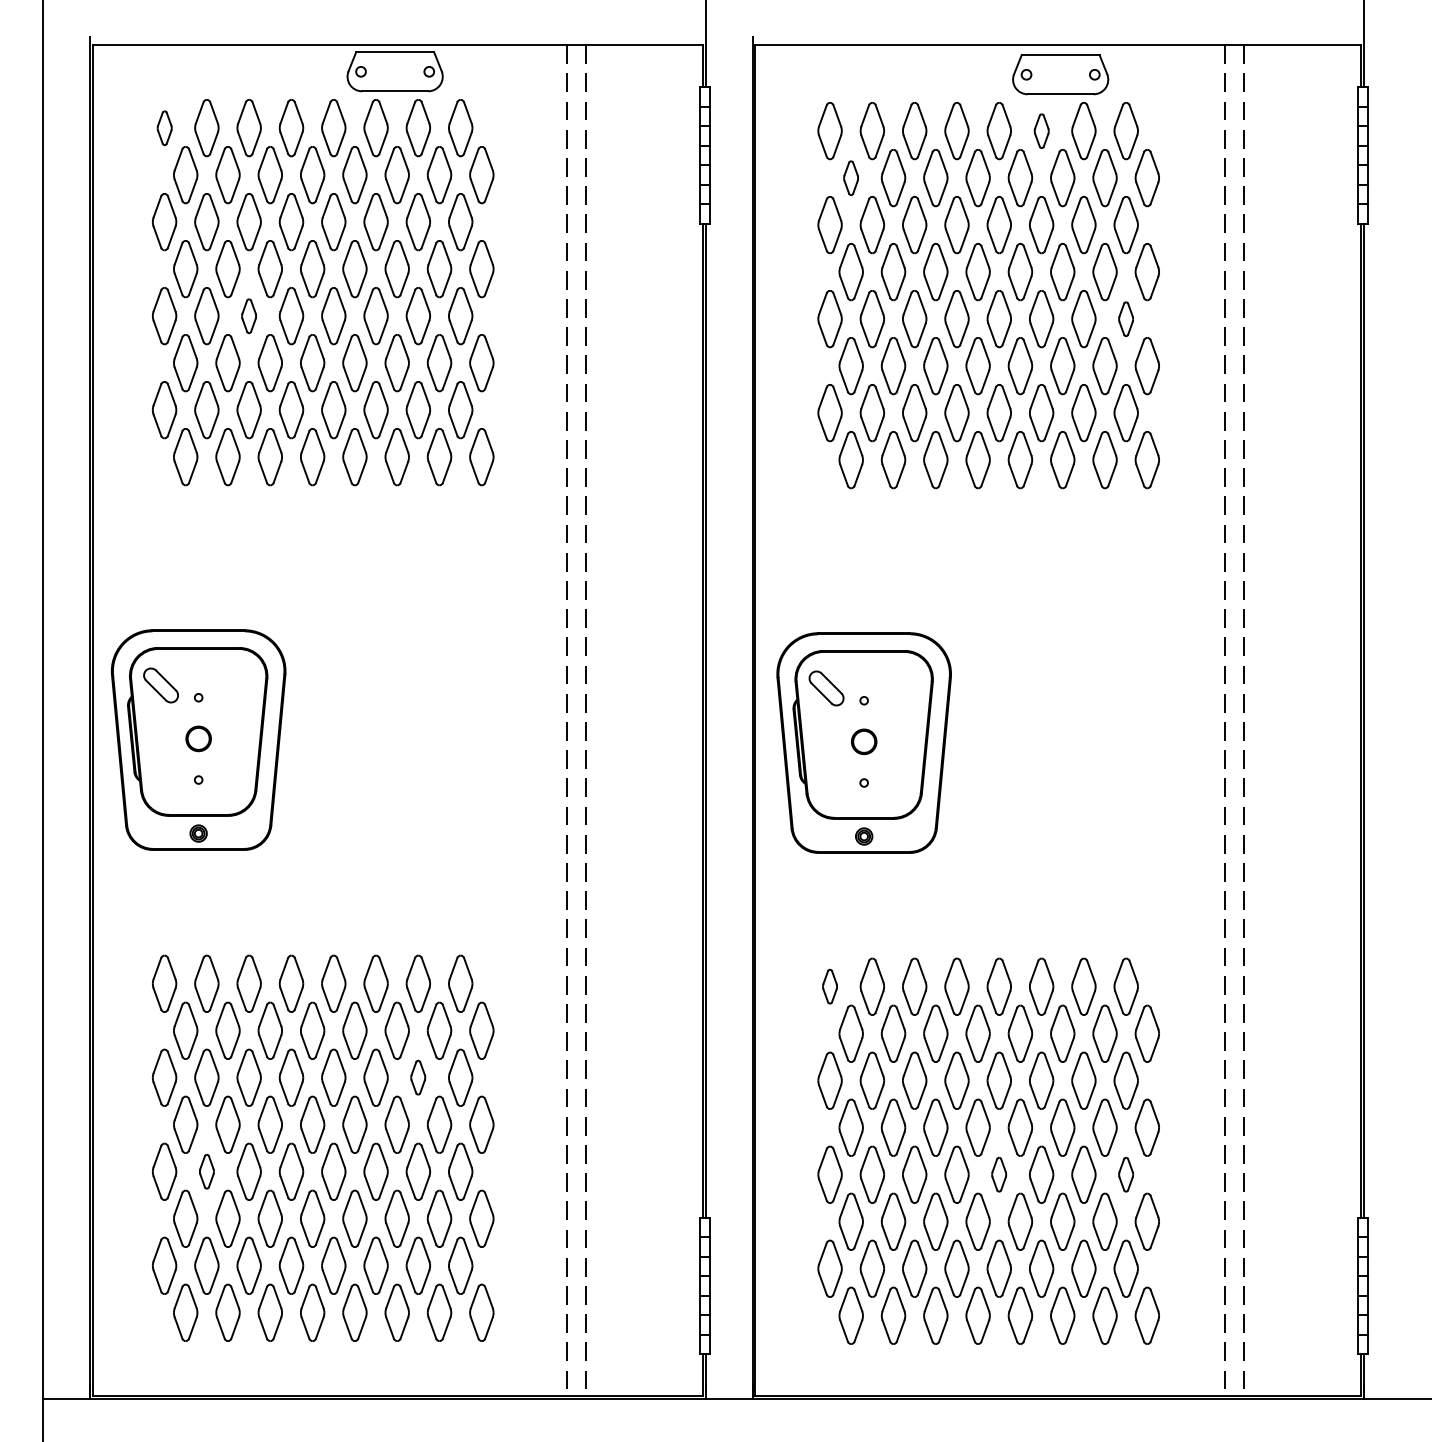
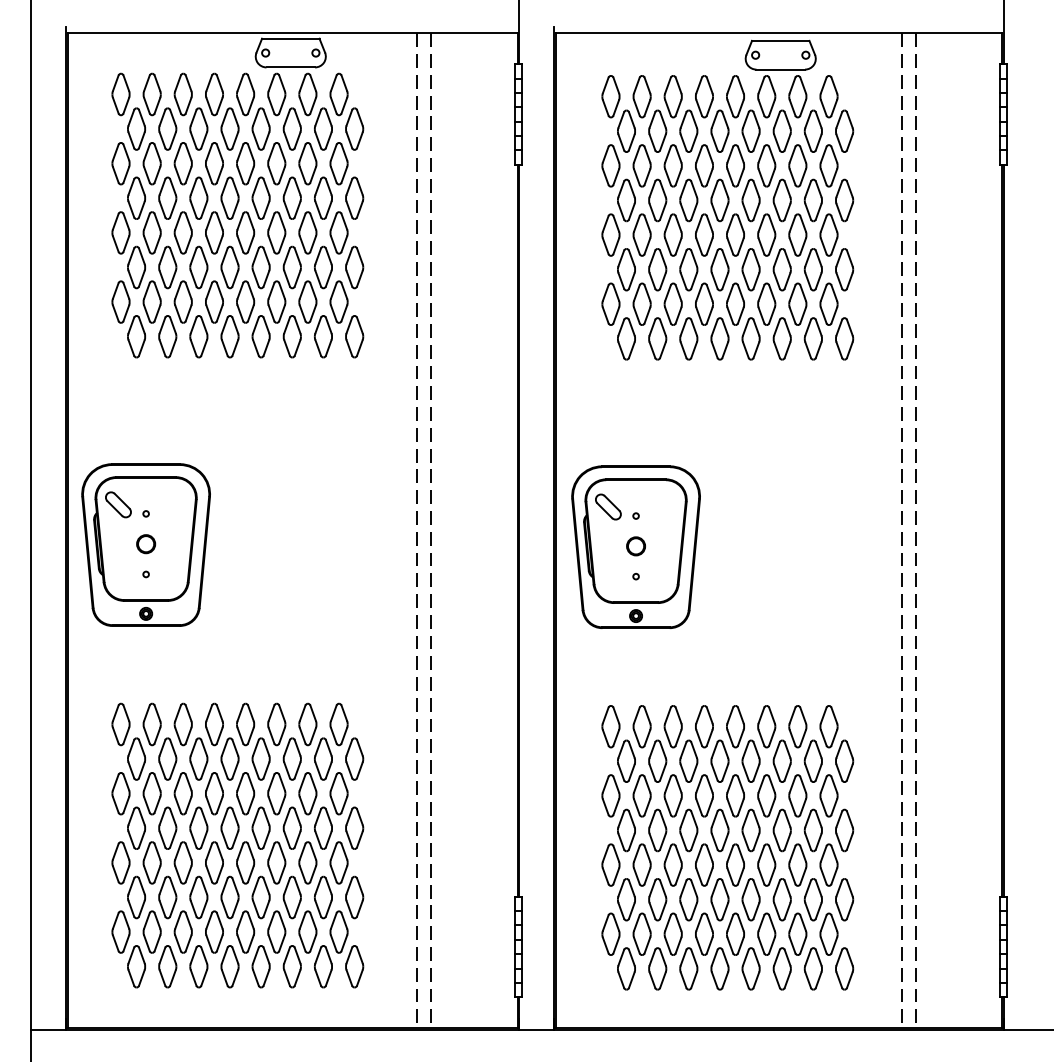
part: (164, 128) -> (120, 94), size x1.67
part: (1041, 131) -> (766, 97), size x1.67
part: (850, 178) -> (626, 131), size x1.67
part: (248, 316) -> (182, 233), size x1.67
part: (1125, 319) -> (828, 235), size x1.67
part: (829, 986) -> (610, 726), size x1.67
part: (417, 1077) -> (307, 793), size x1.67
part: (206, 1171) -> (151, 862), size x1.67
part: (998, 1174) -> (734, 864), size x1.67
part: (1125, 1174) -> (828, 864), size x1.67

